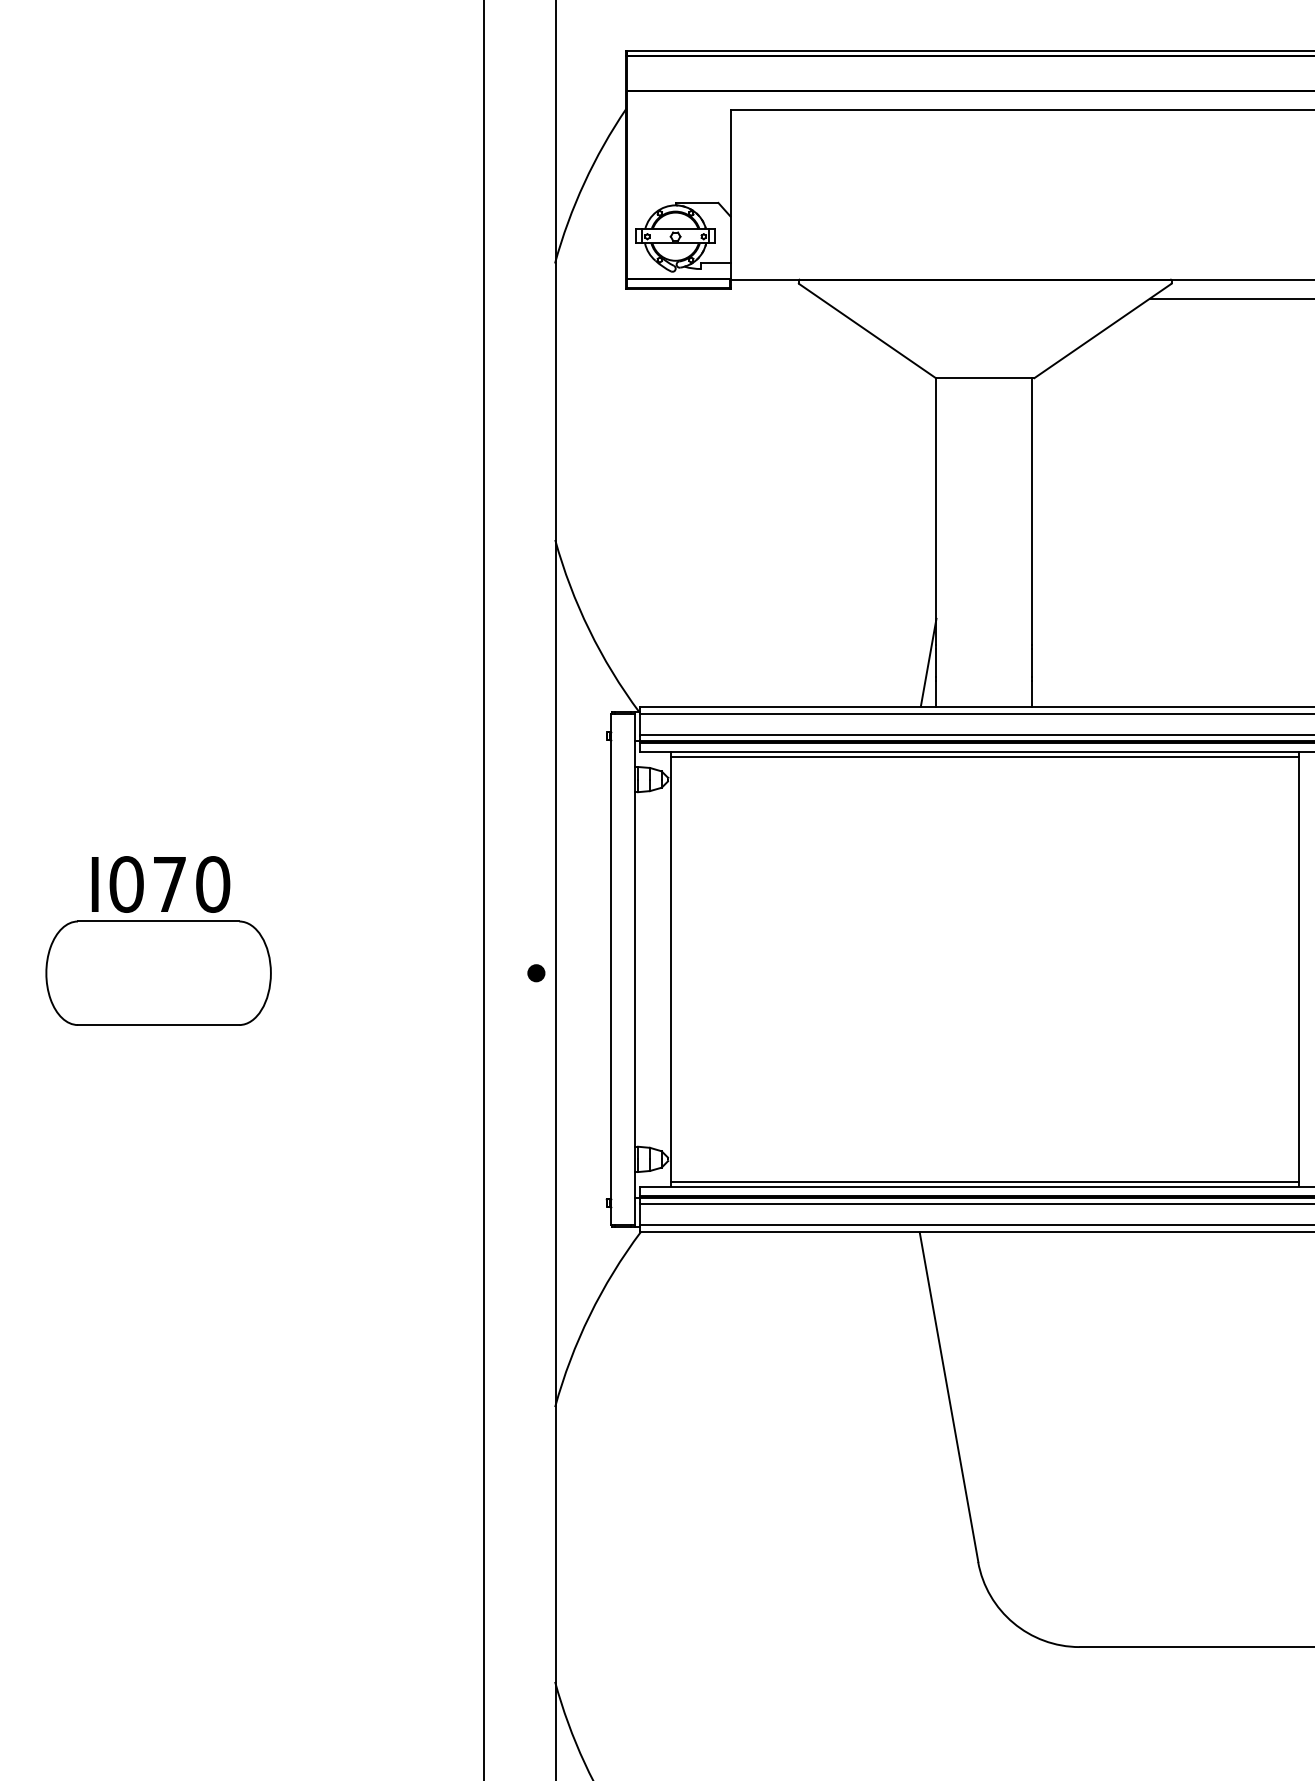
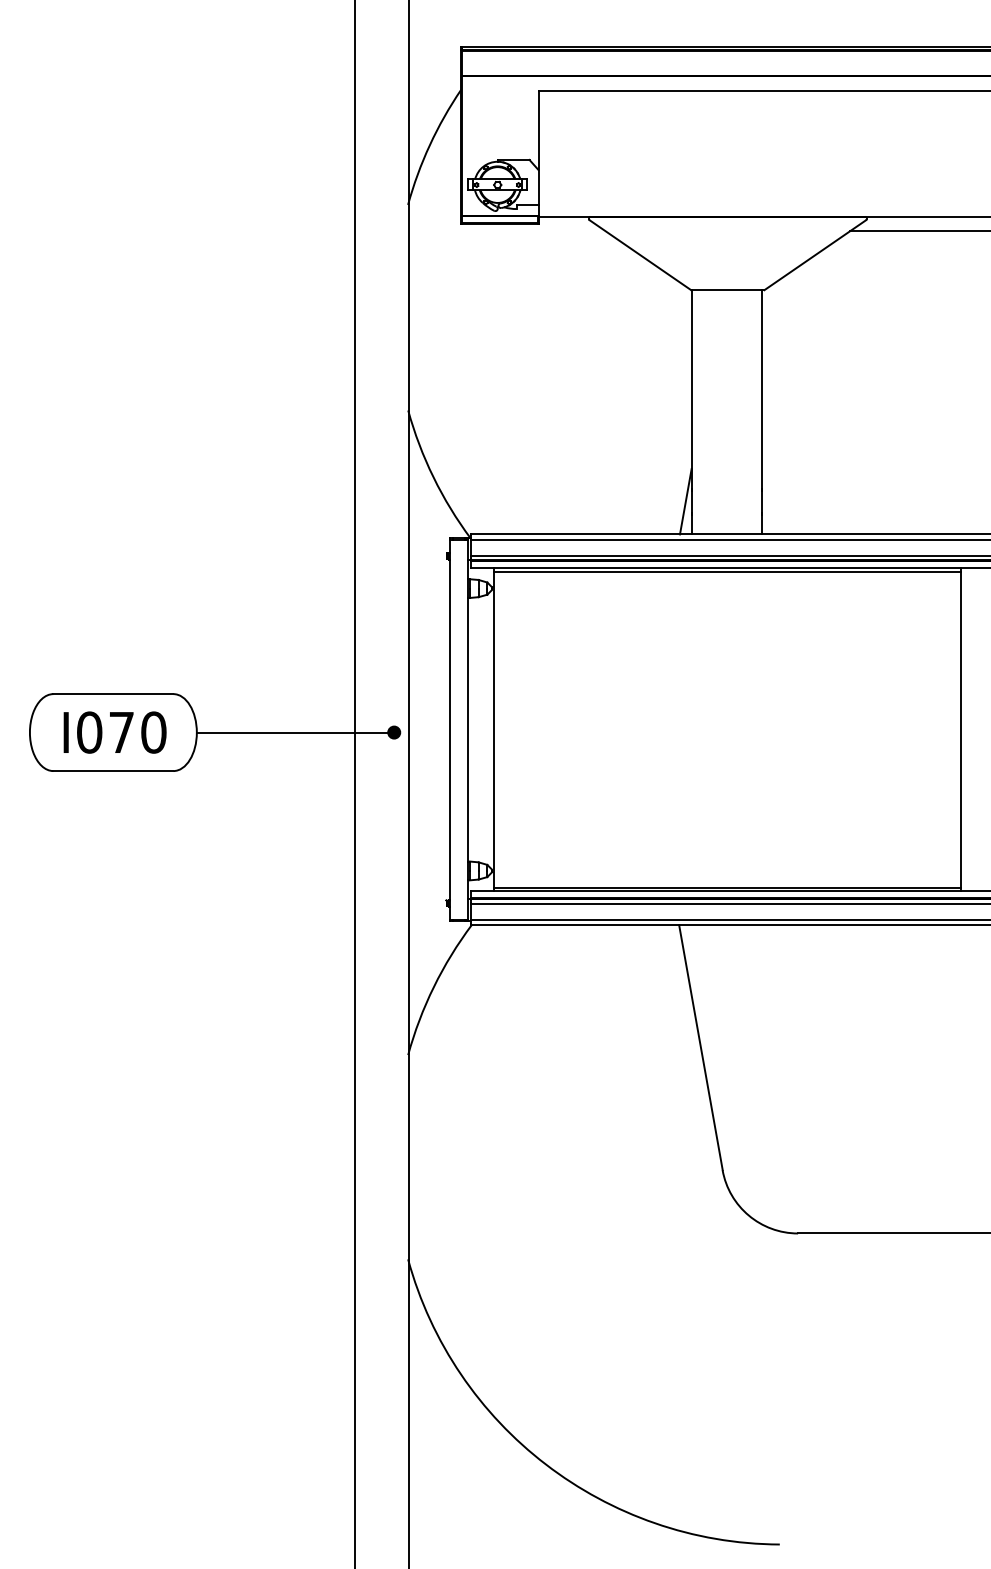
text: (160, 884) -> (114, 732), moved
line: (403, 973) -> (295, 732), added

